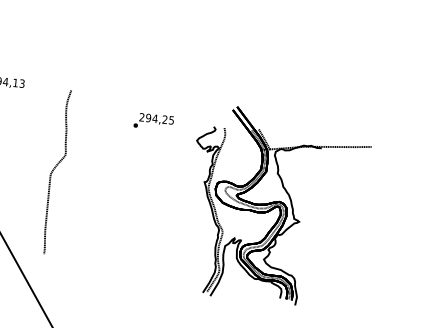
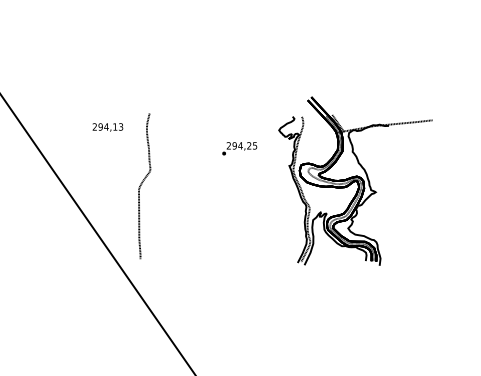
curve: (55, 169) -> (142, 184), moved
part: (277, 206) -> (355, 180), moved

